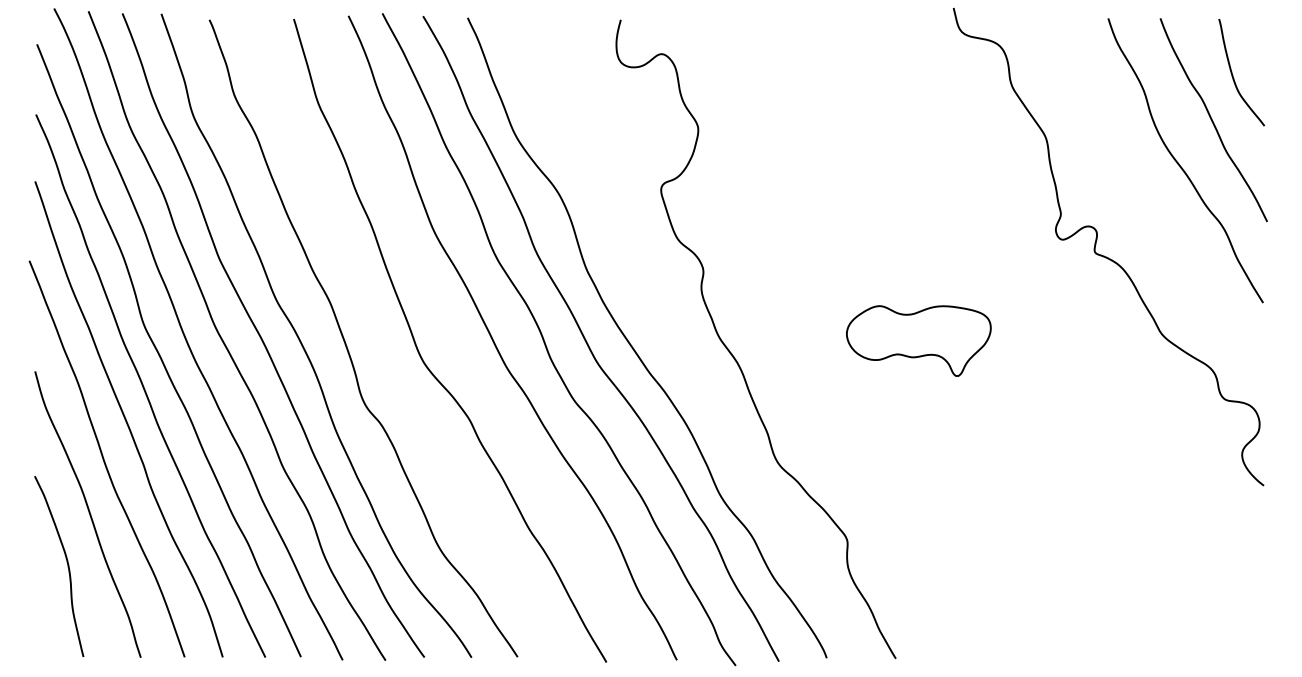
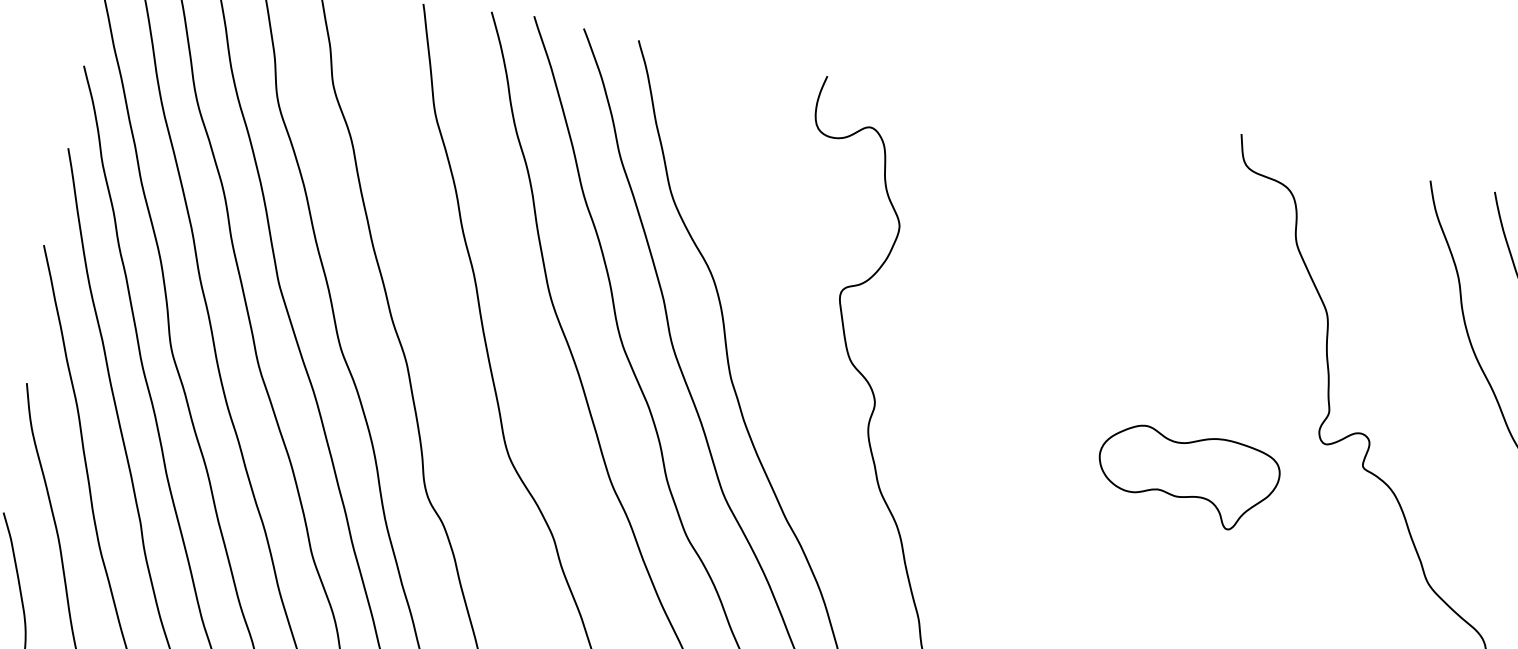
part: (918, 340) -> (1187, 476), moved

